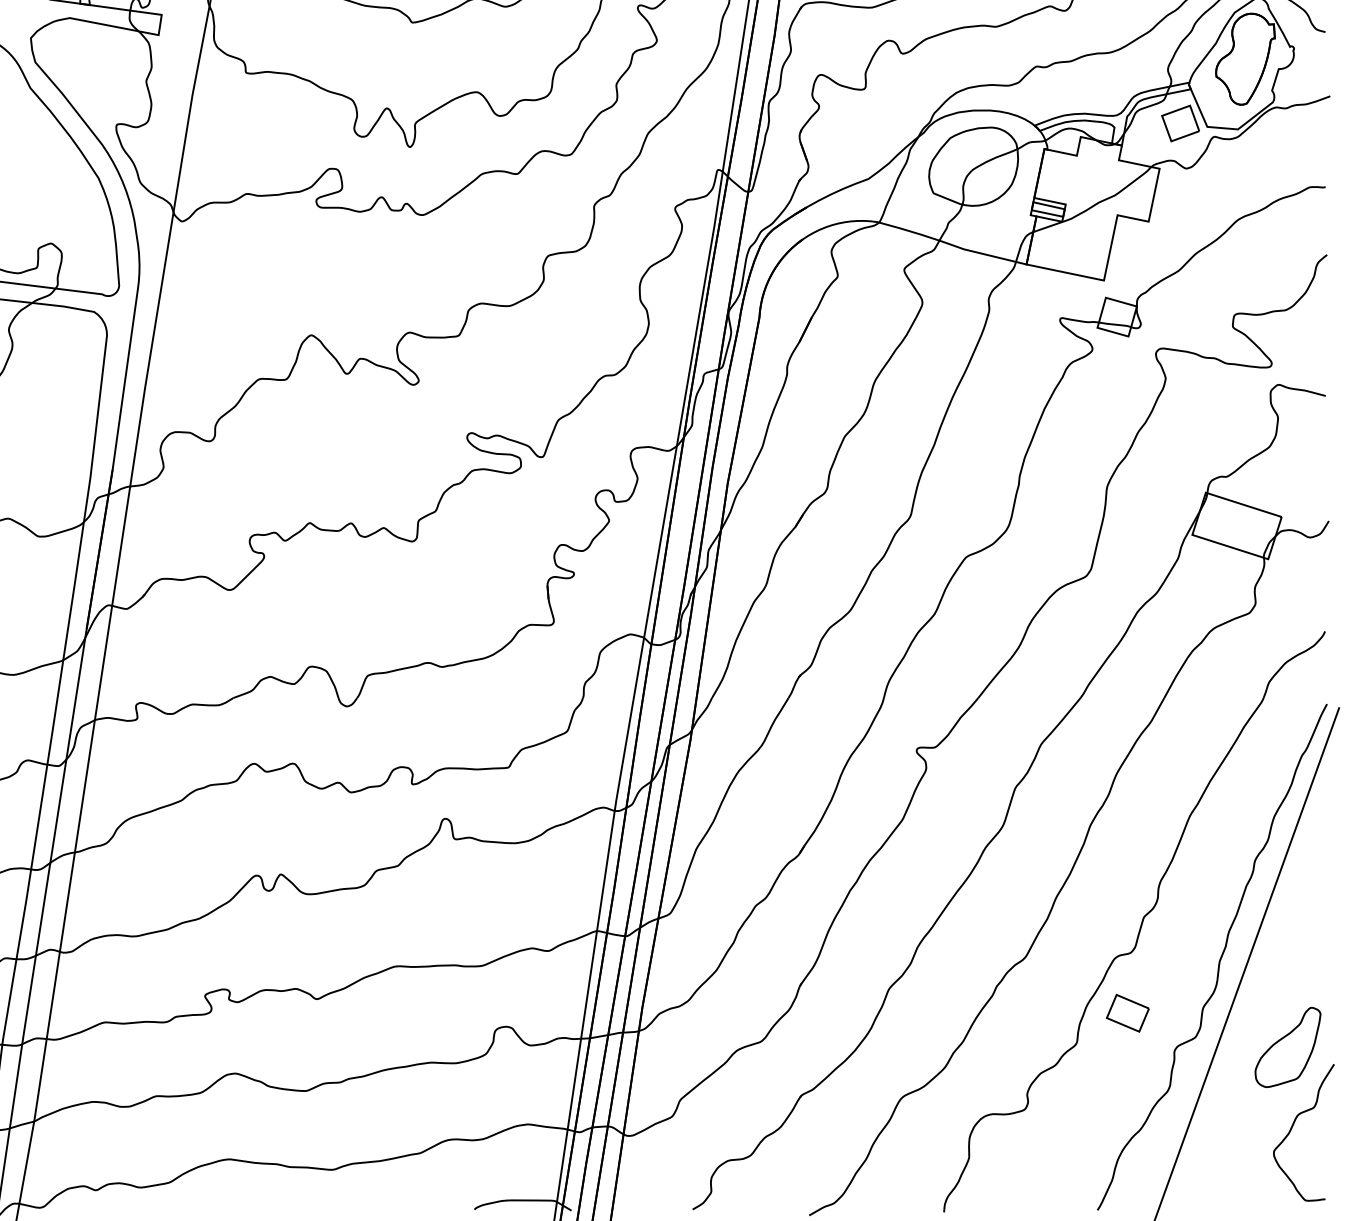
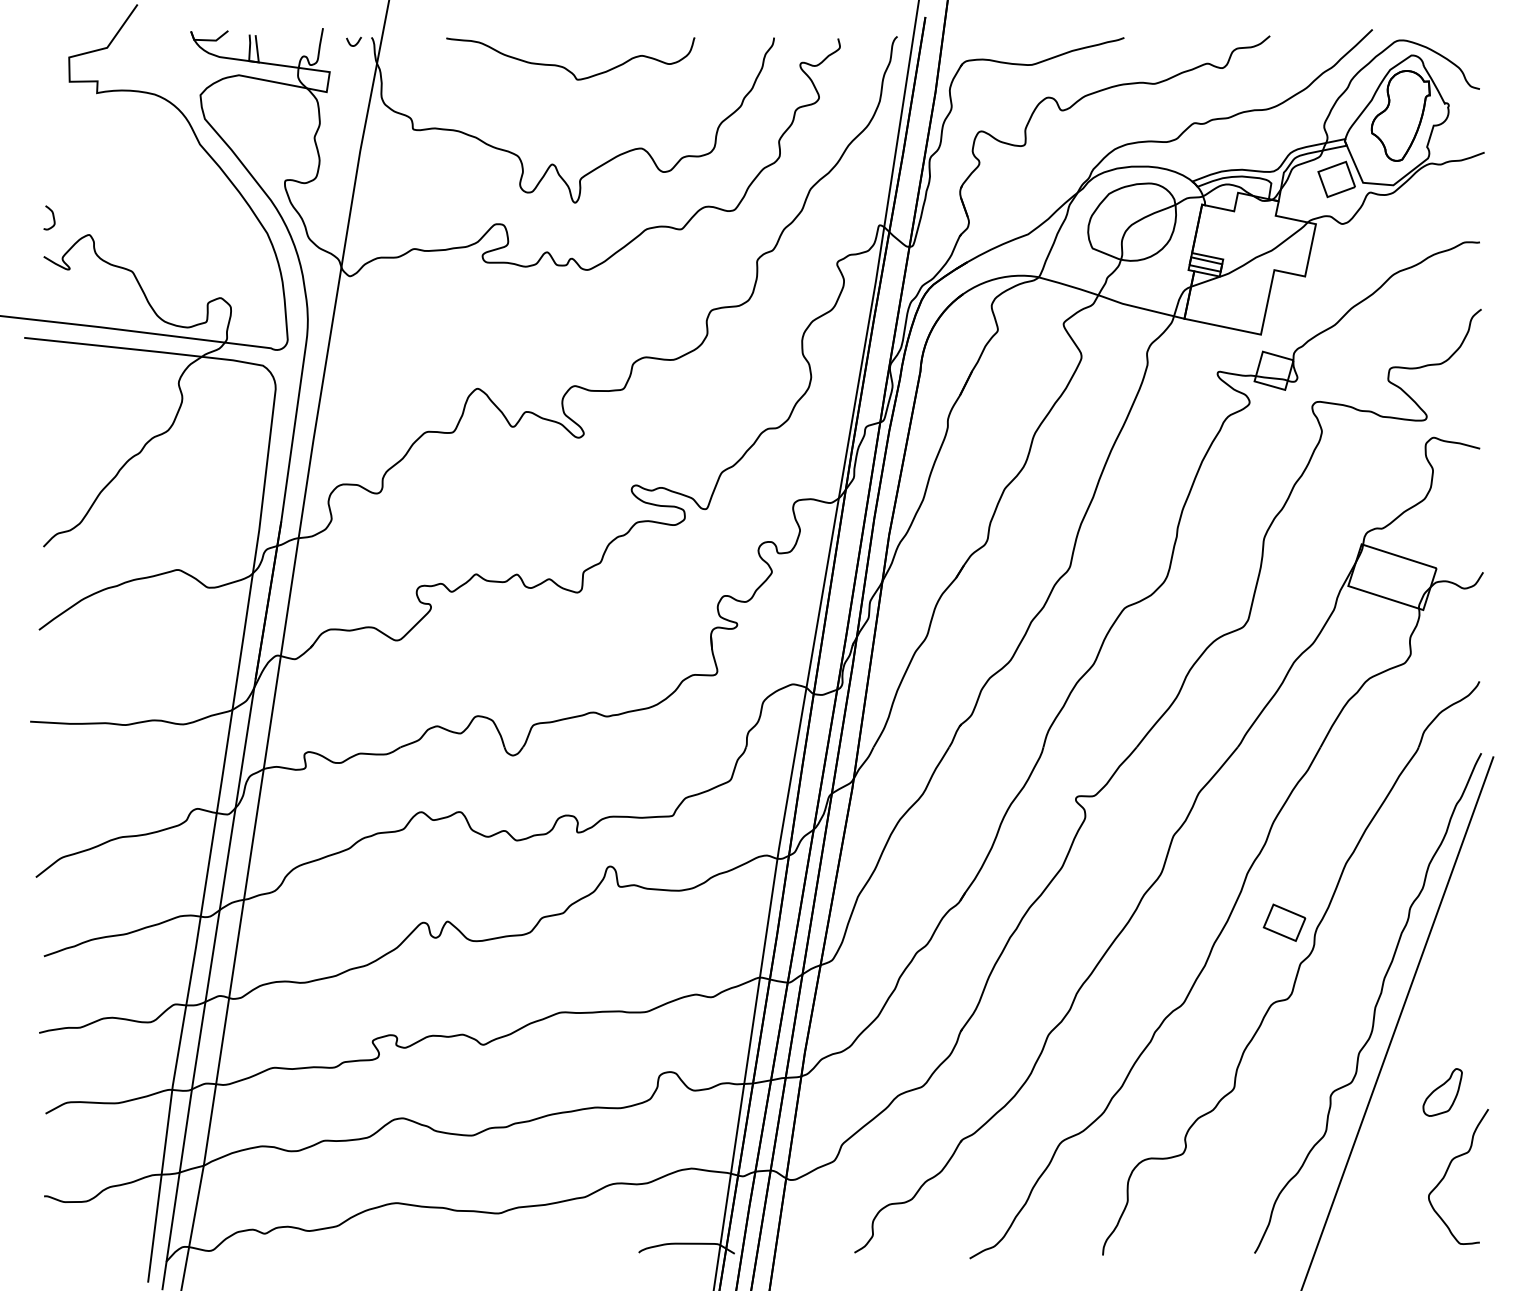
part: (1127, 1013) -> (1284, 922), moved
part: (1287, 1047) -> (1442, 1092), size x0.6

